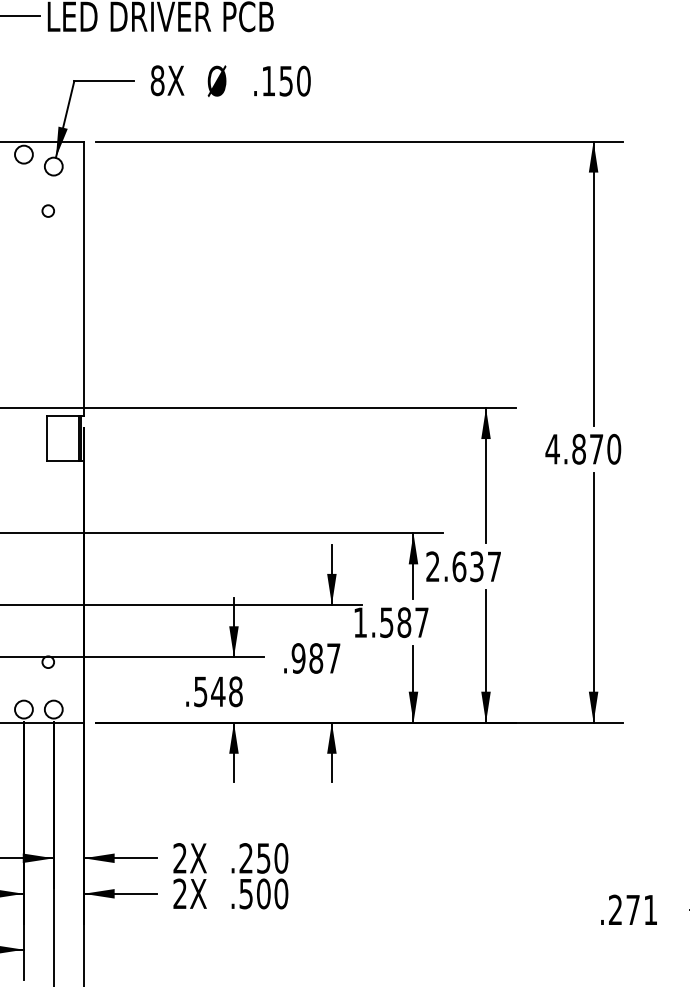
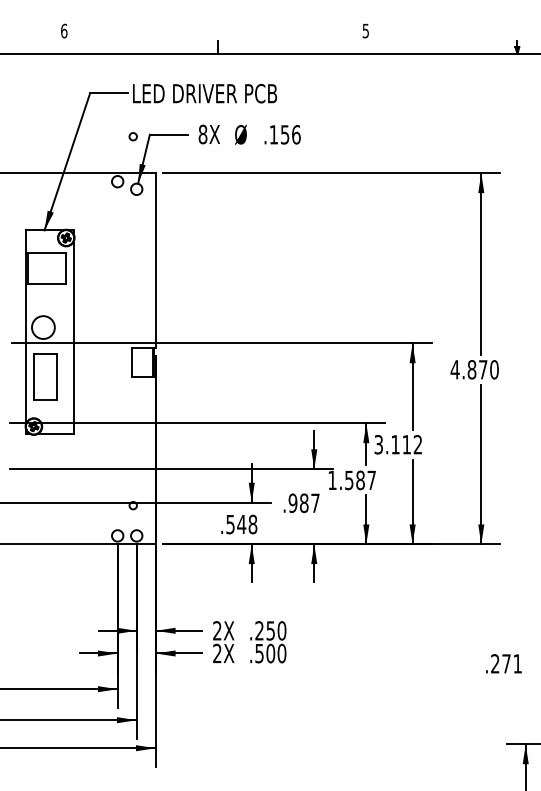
text: (304, 80) -> (296, 134), .150 -> .156
circle: (47, 210) -> (132, 136), moved
text: (463, 566) -> (398, 444), 2.637 -> 3.112

